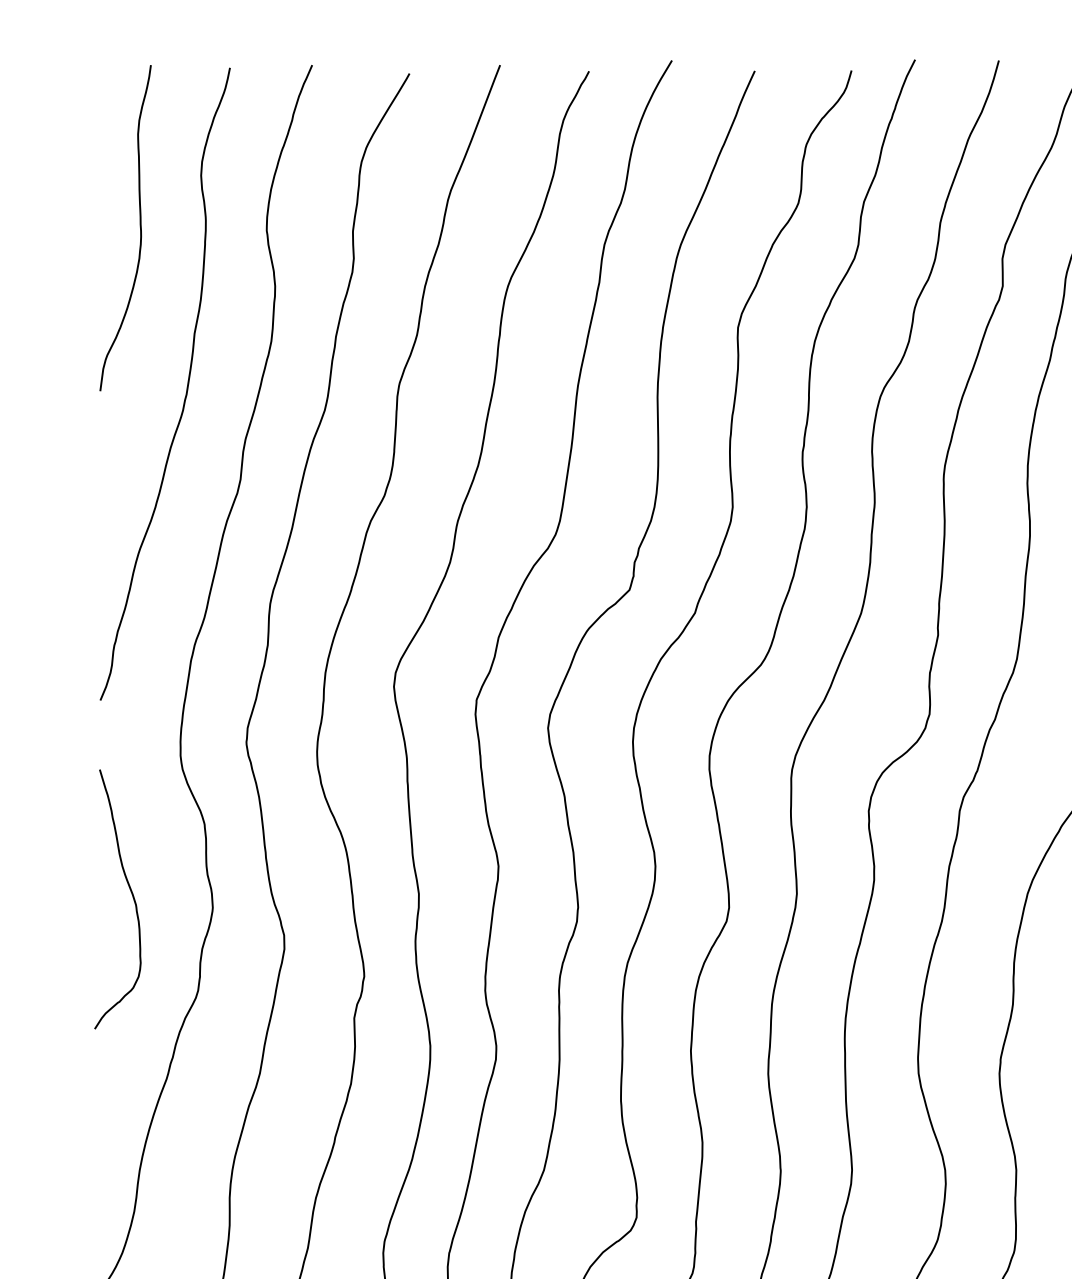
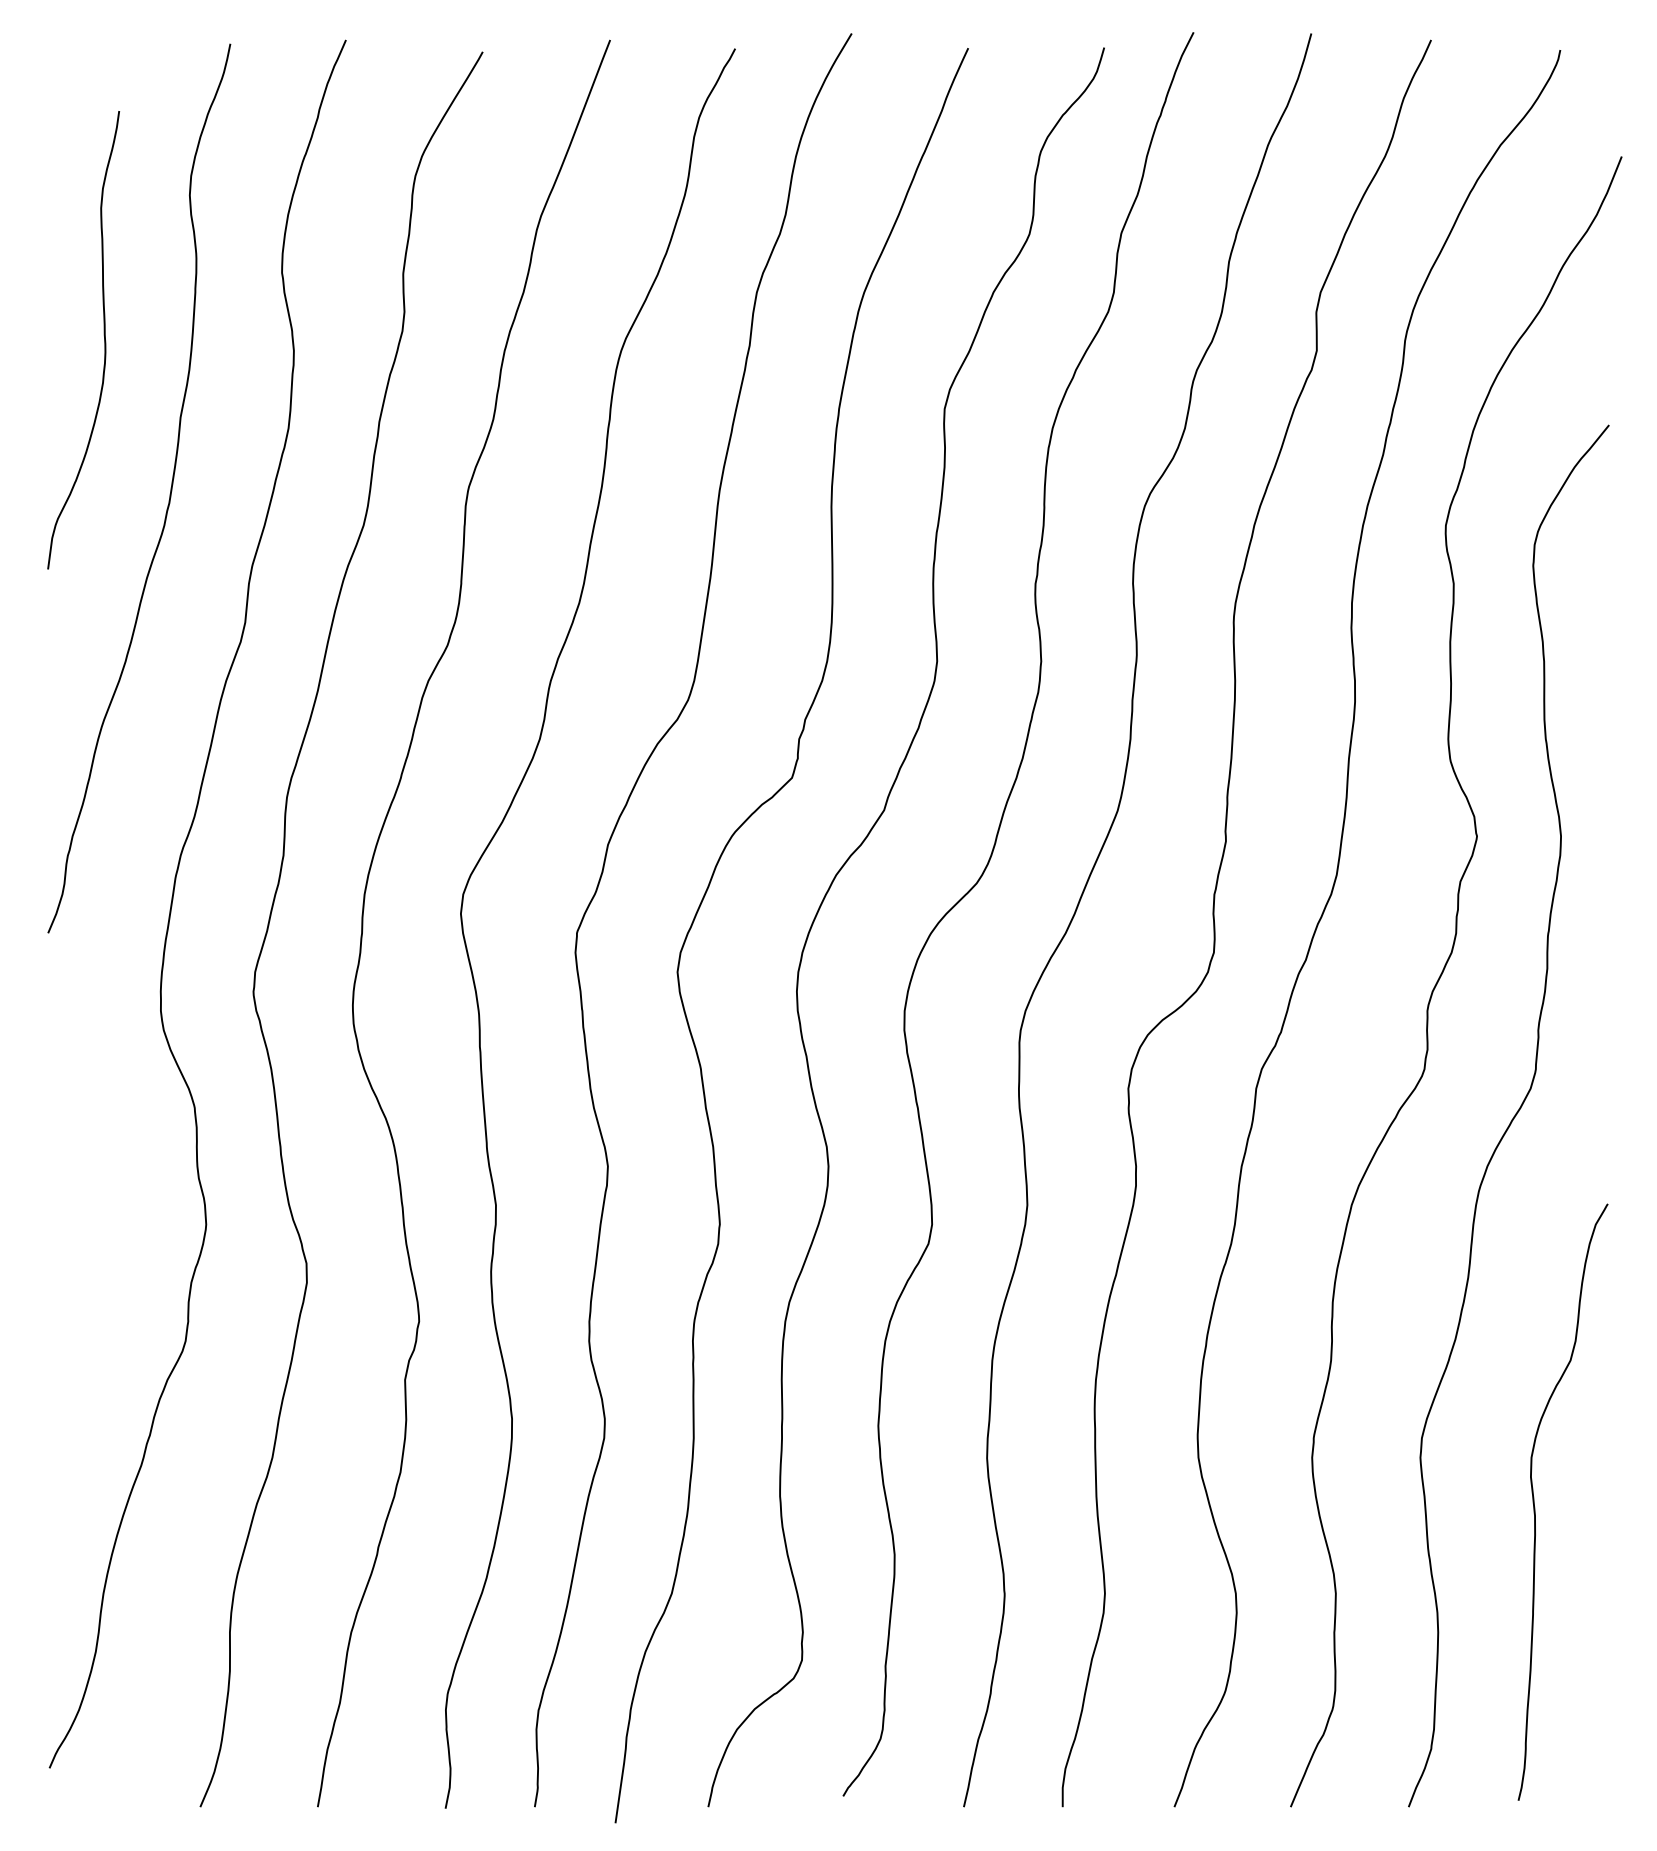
curve: (139, 224) -> (103, 335), moved
curve: (131, 894) -> (92, 1206), removed

